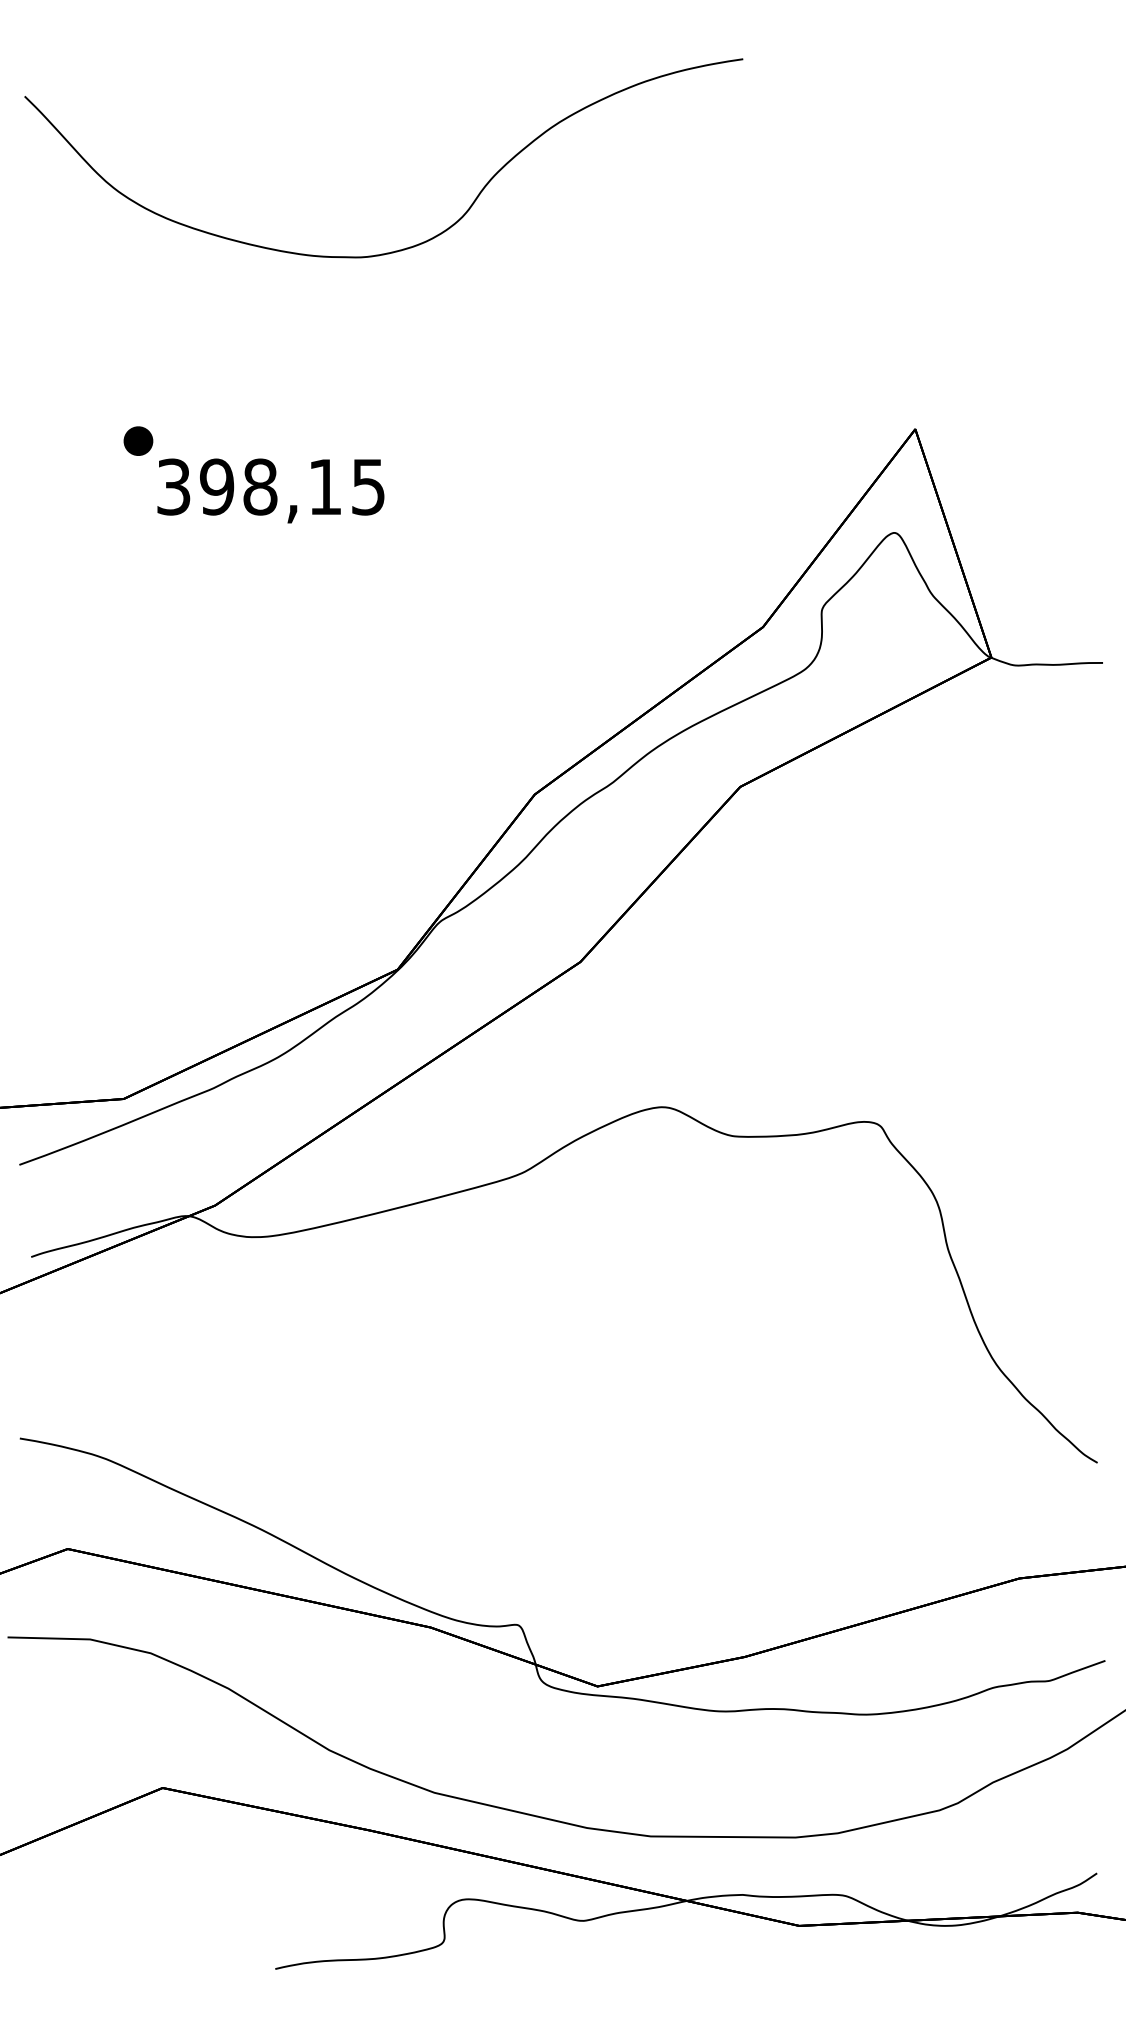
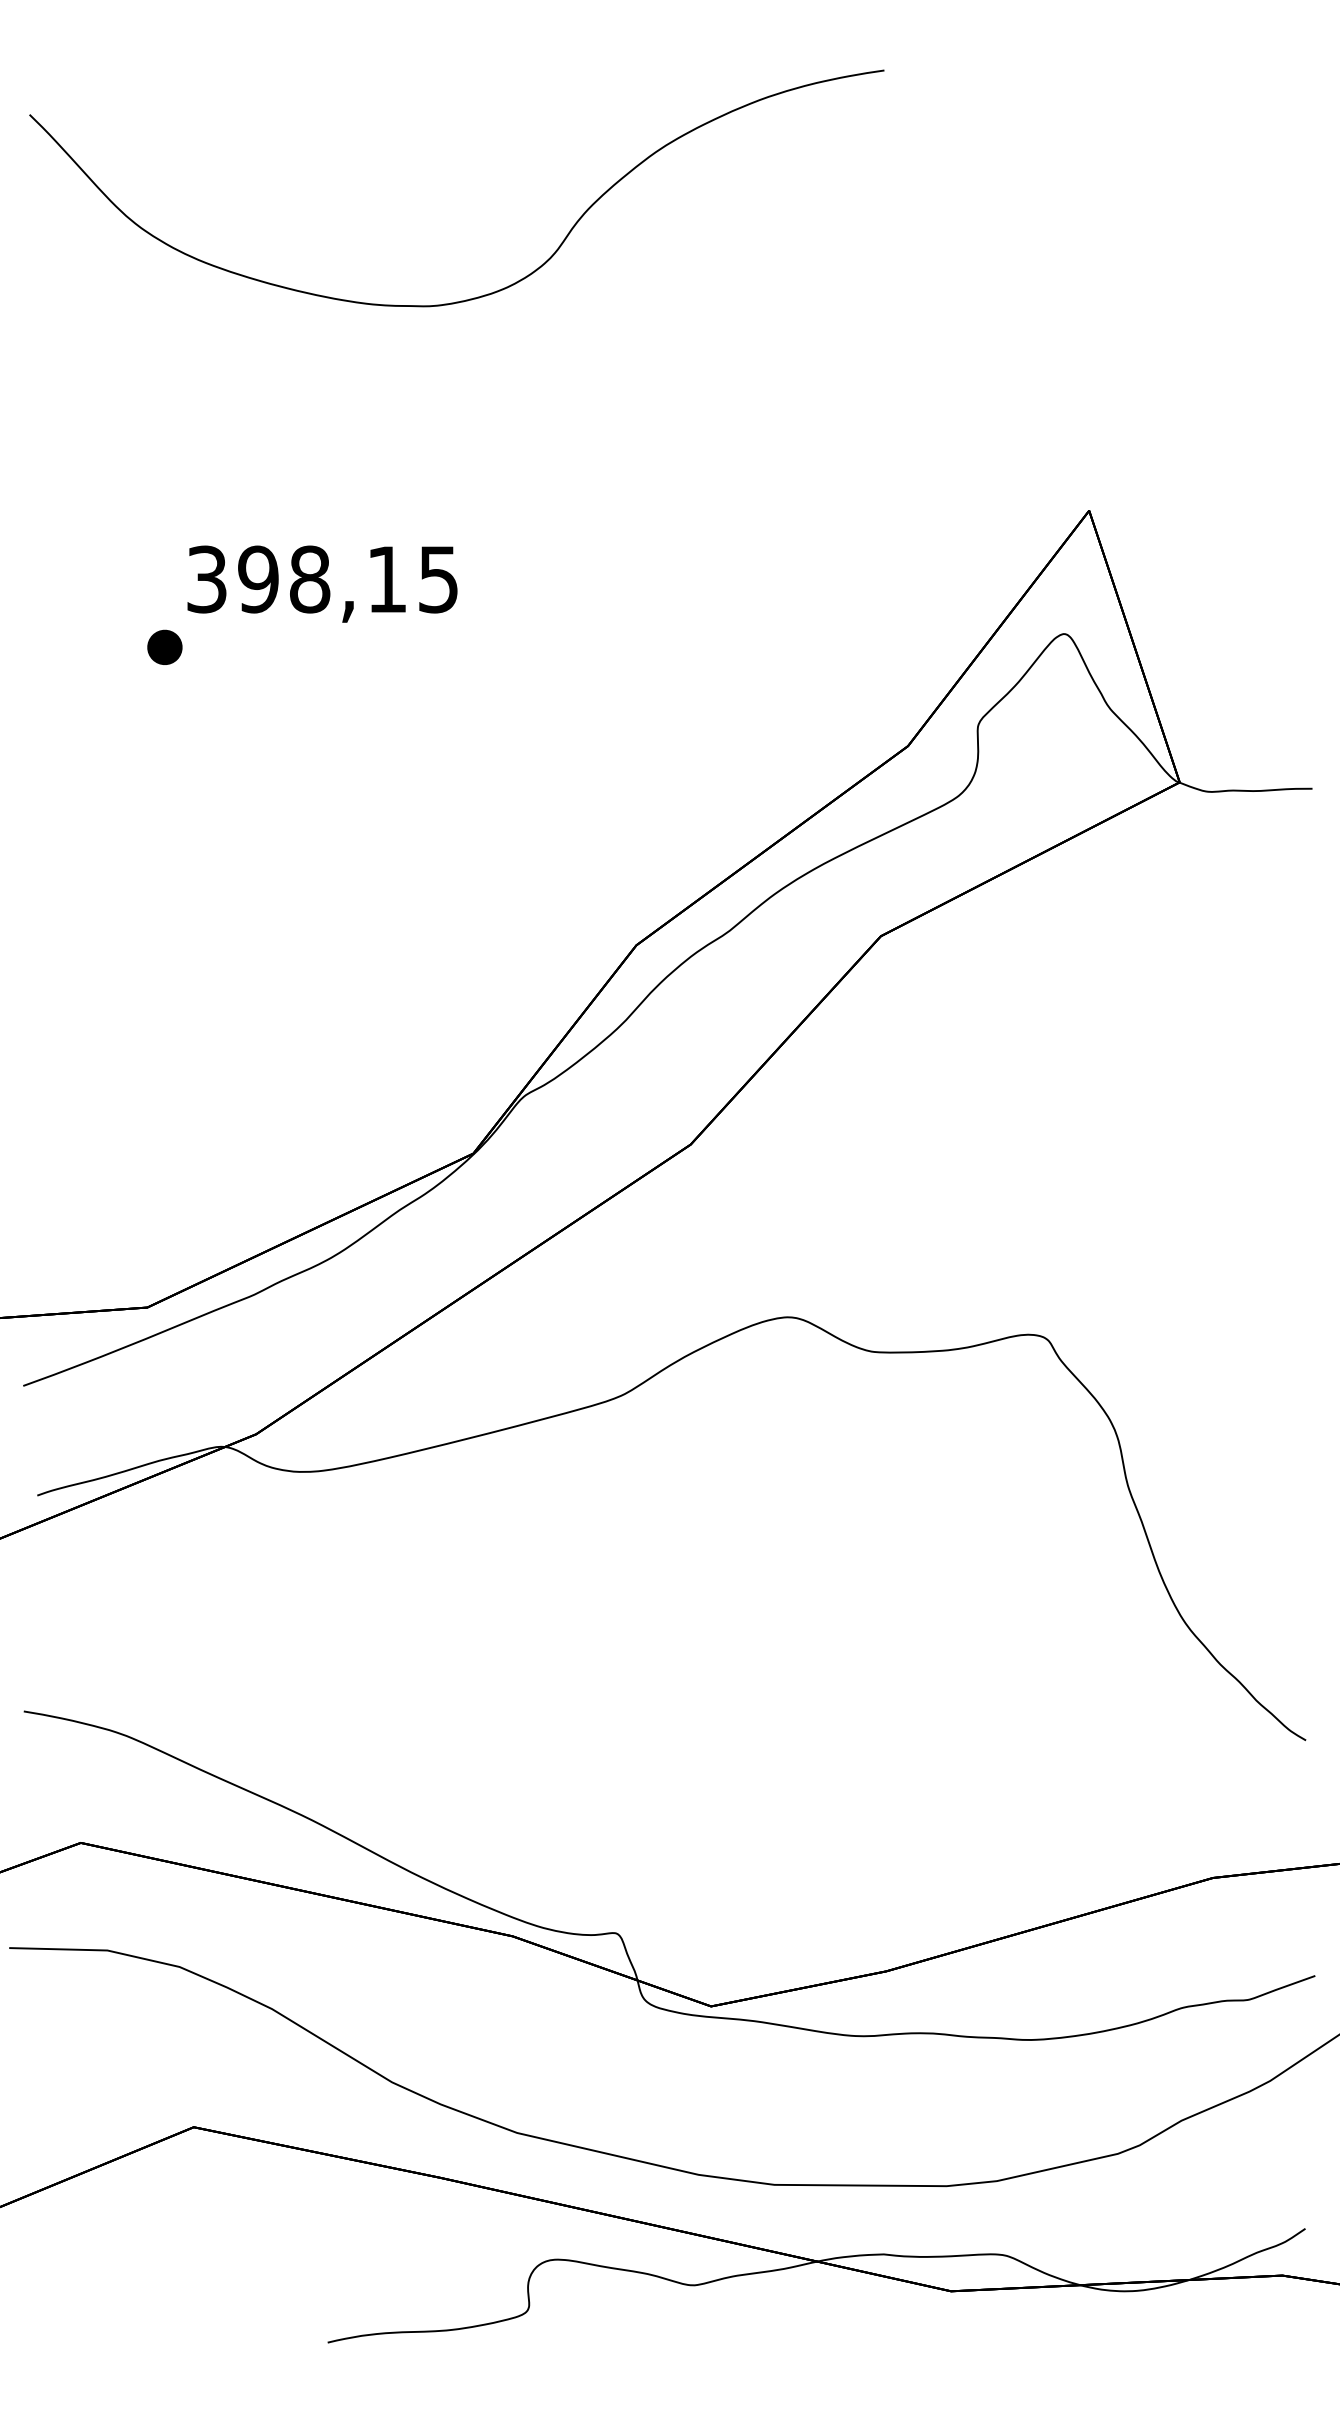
part: (138, 440) -> (164, 646), moved

